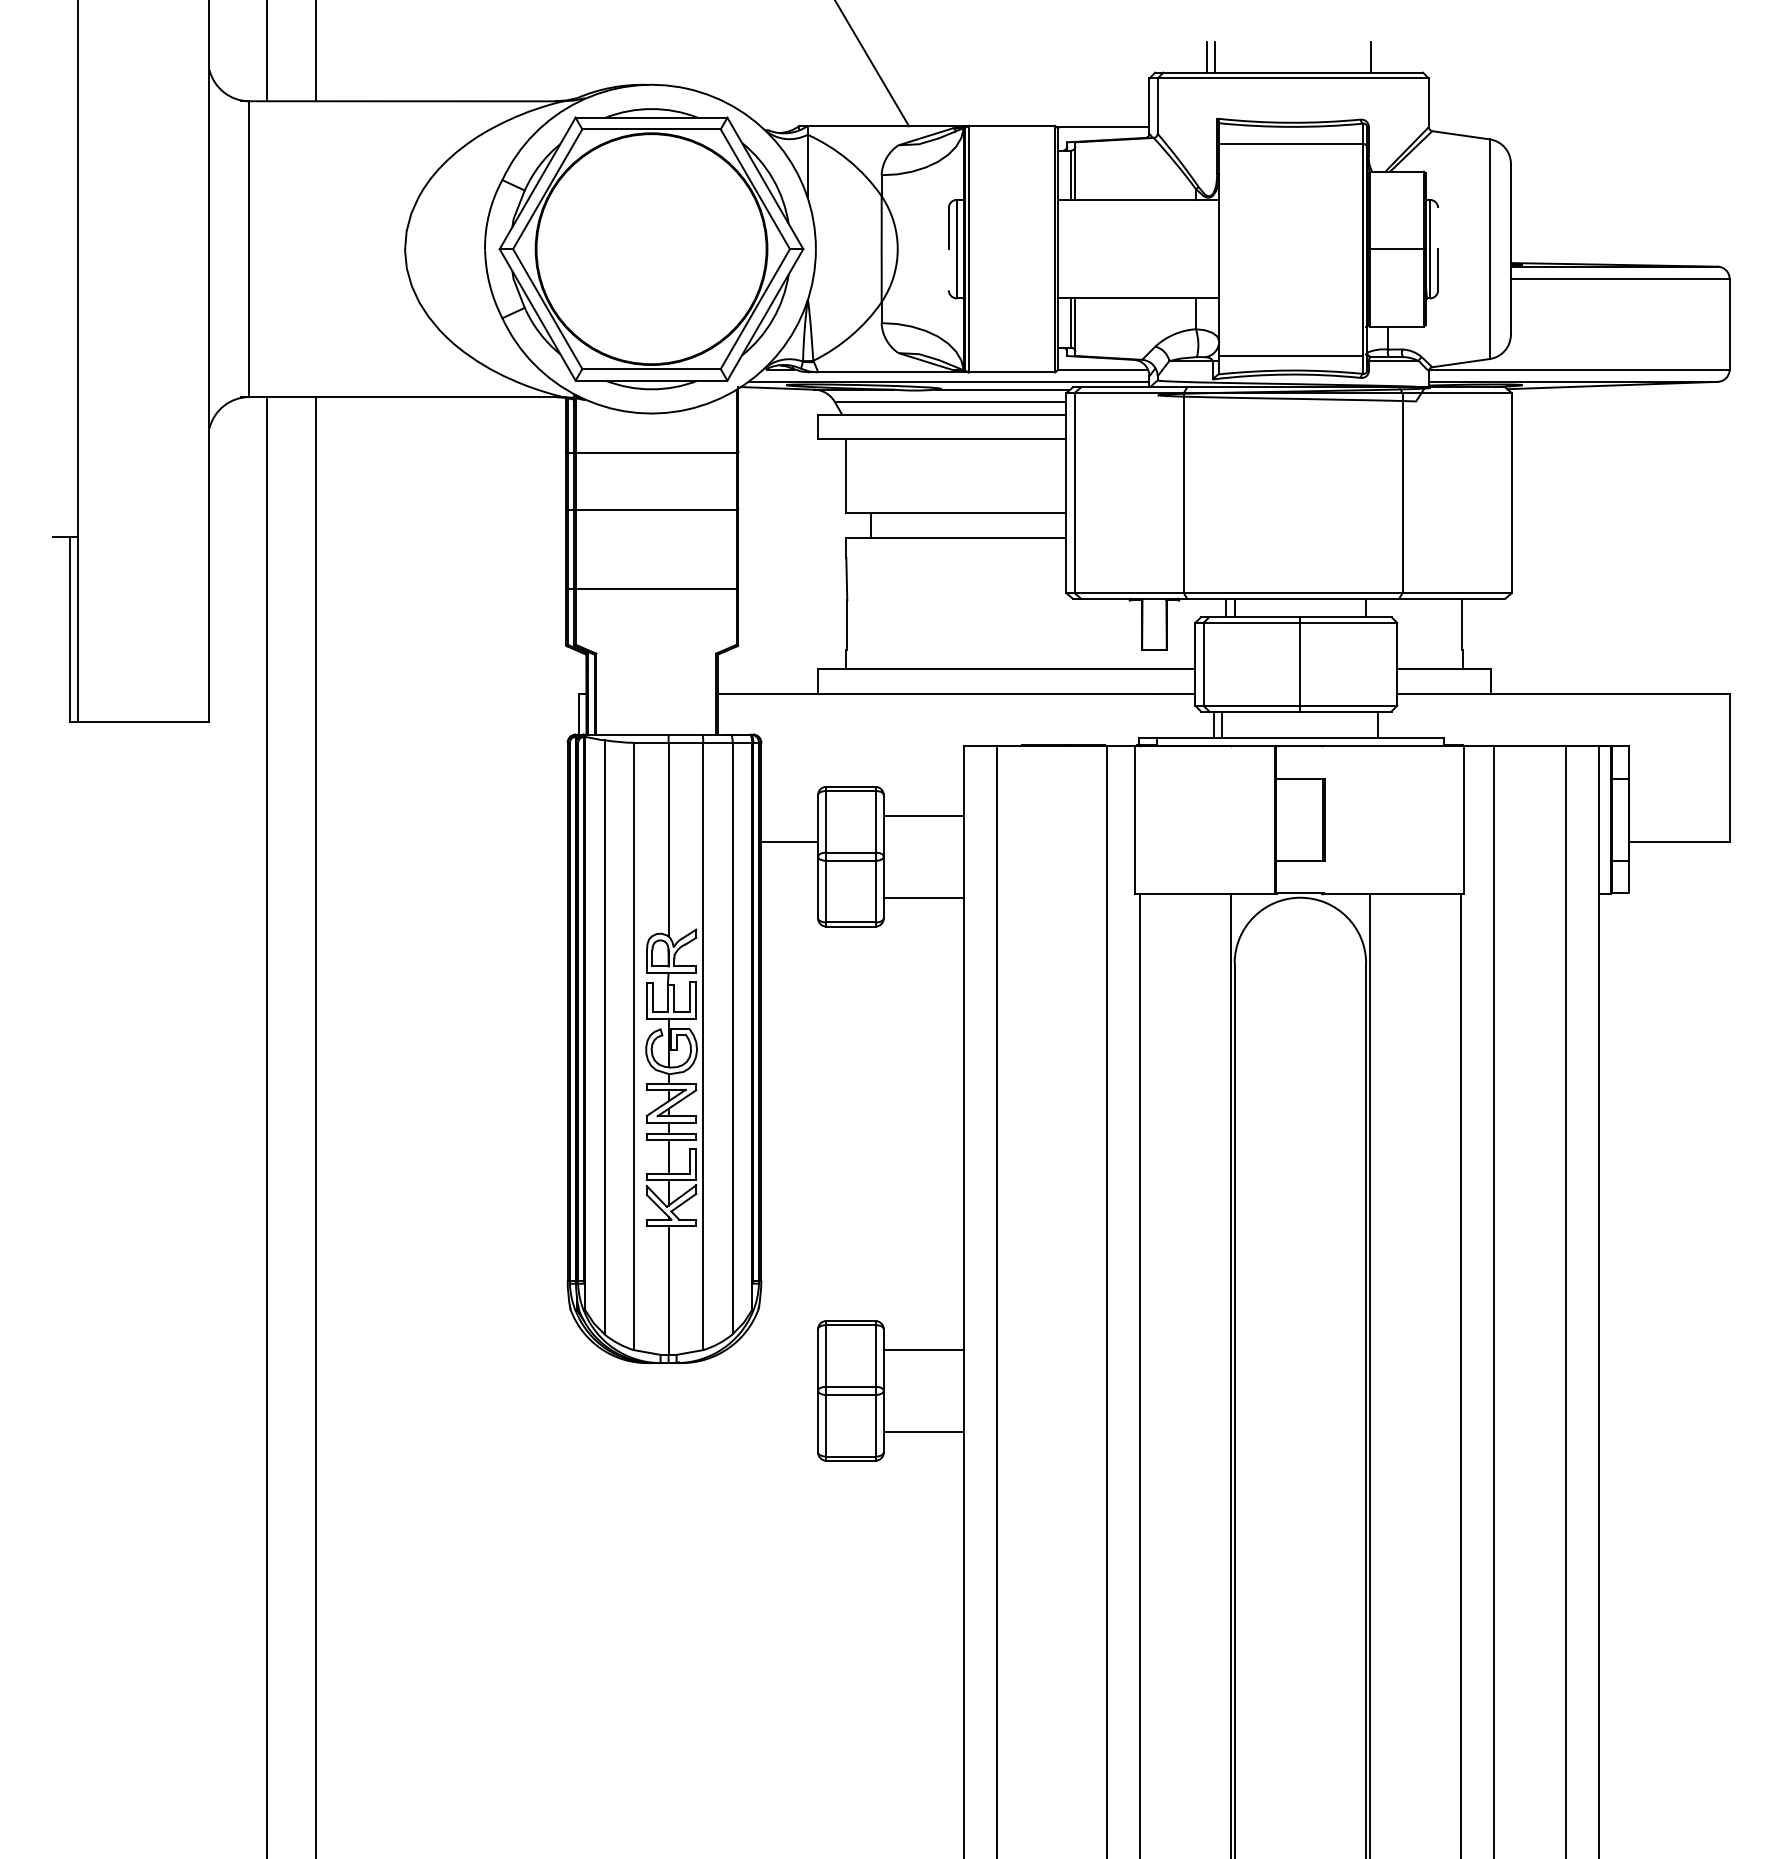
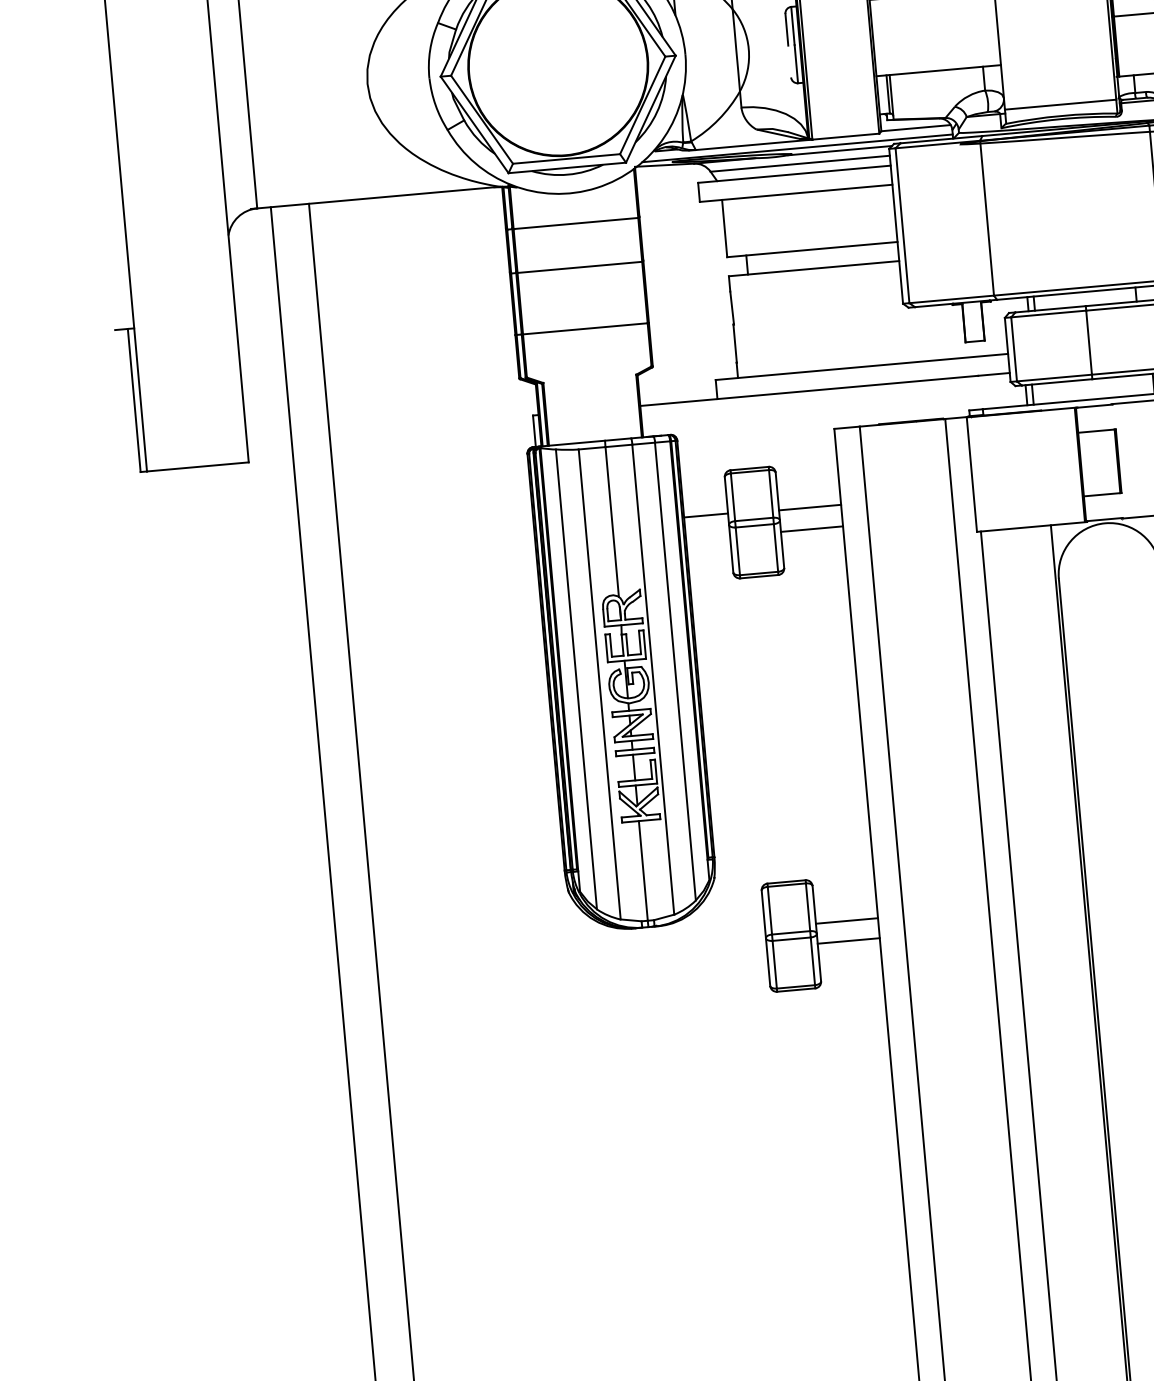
line: (923, 815) -> (811, 529), moved
line: (923, 897) -> (809, 507), moved
line: (923, 1349) -> (848, 940), moved
line: (923, 1431) -> (846, 920), moved

